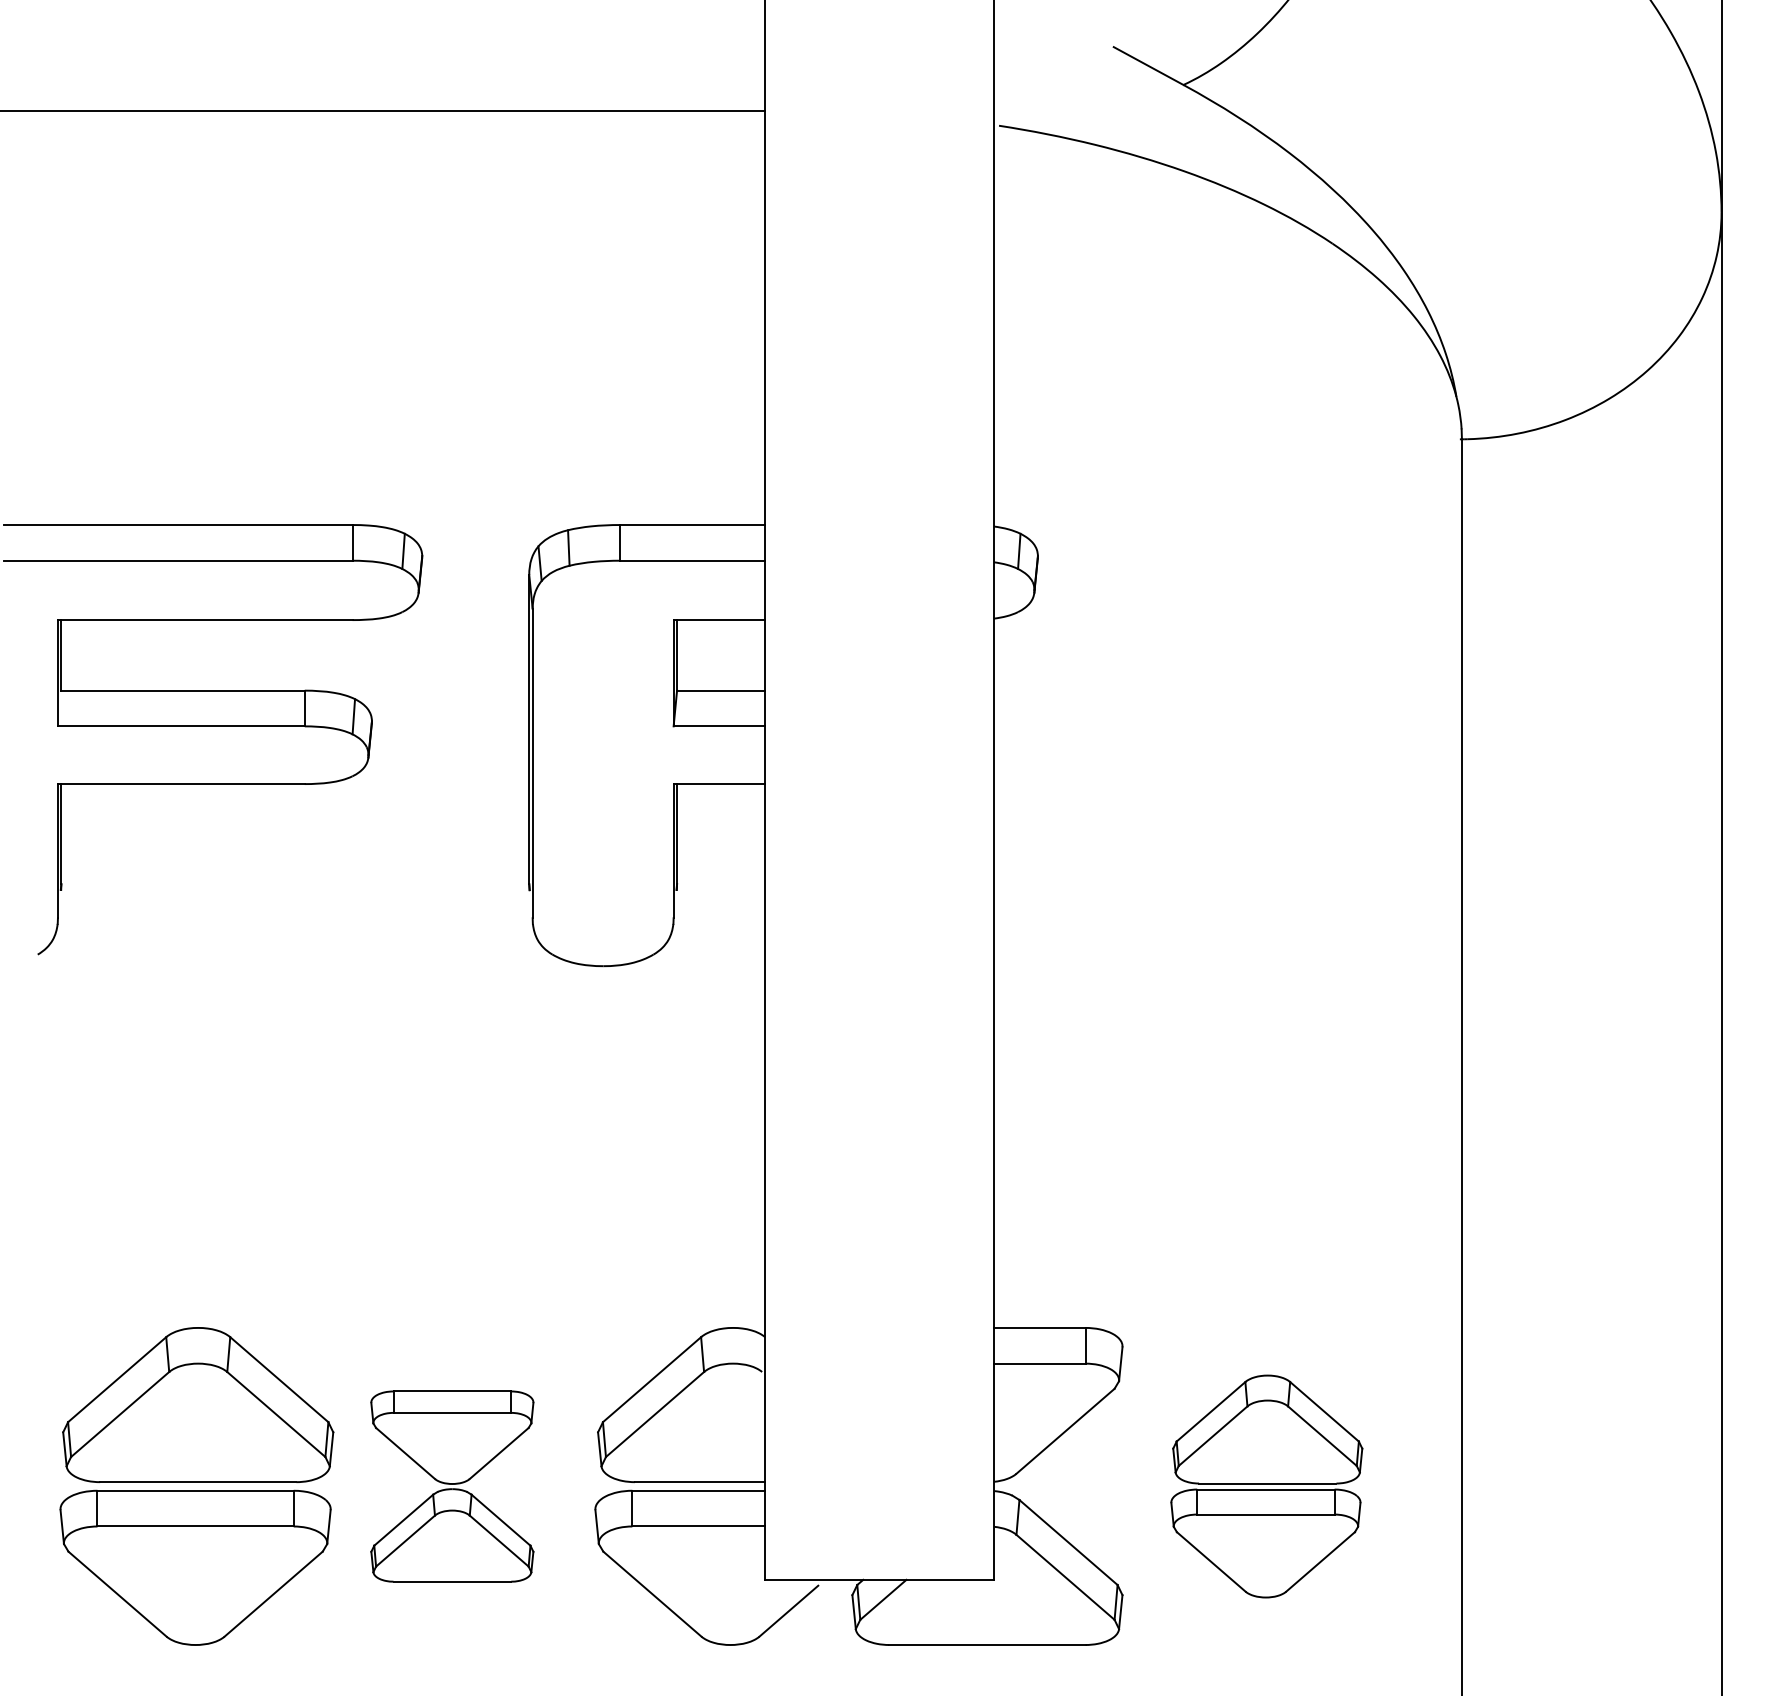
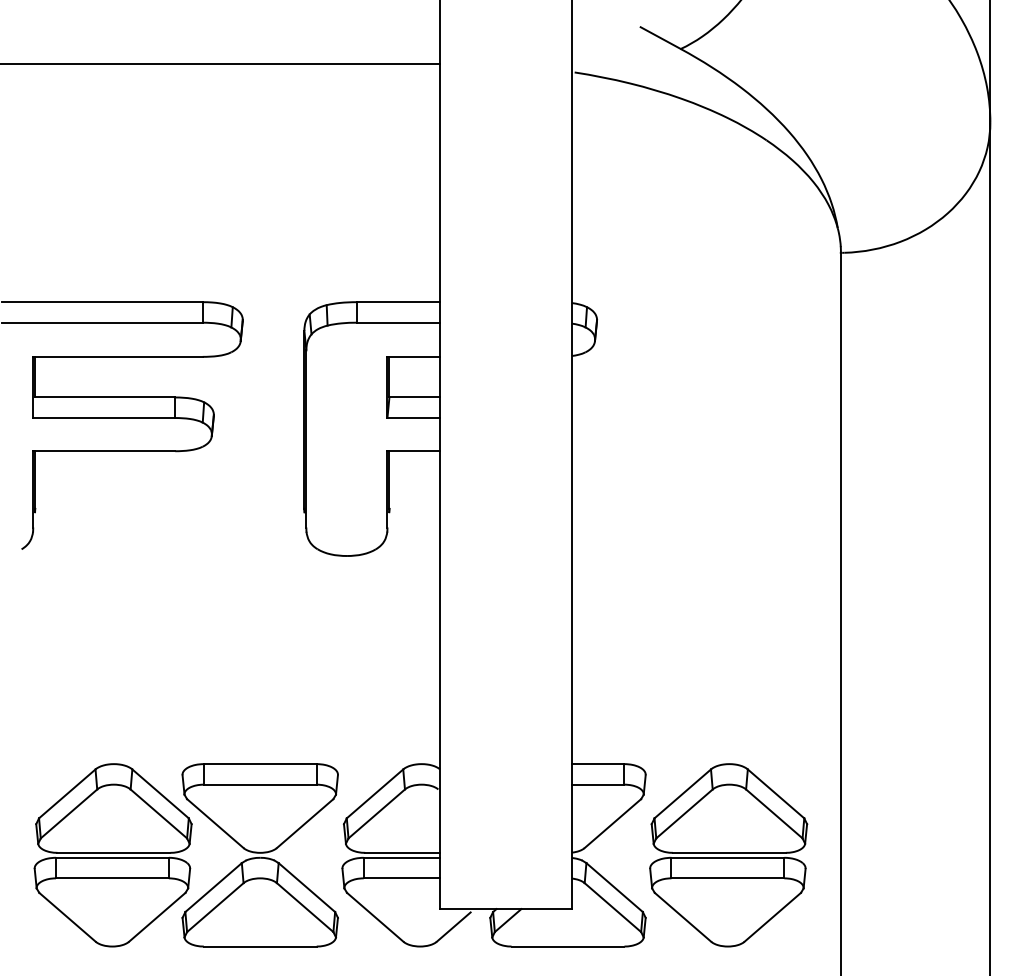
part: (451, 1486) -> (259, 855), size x1.67
part: (1266, 1486) -> (728, 855), size x1.43

